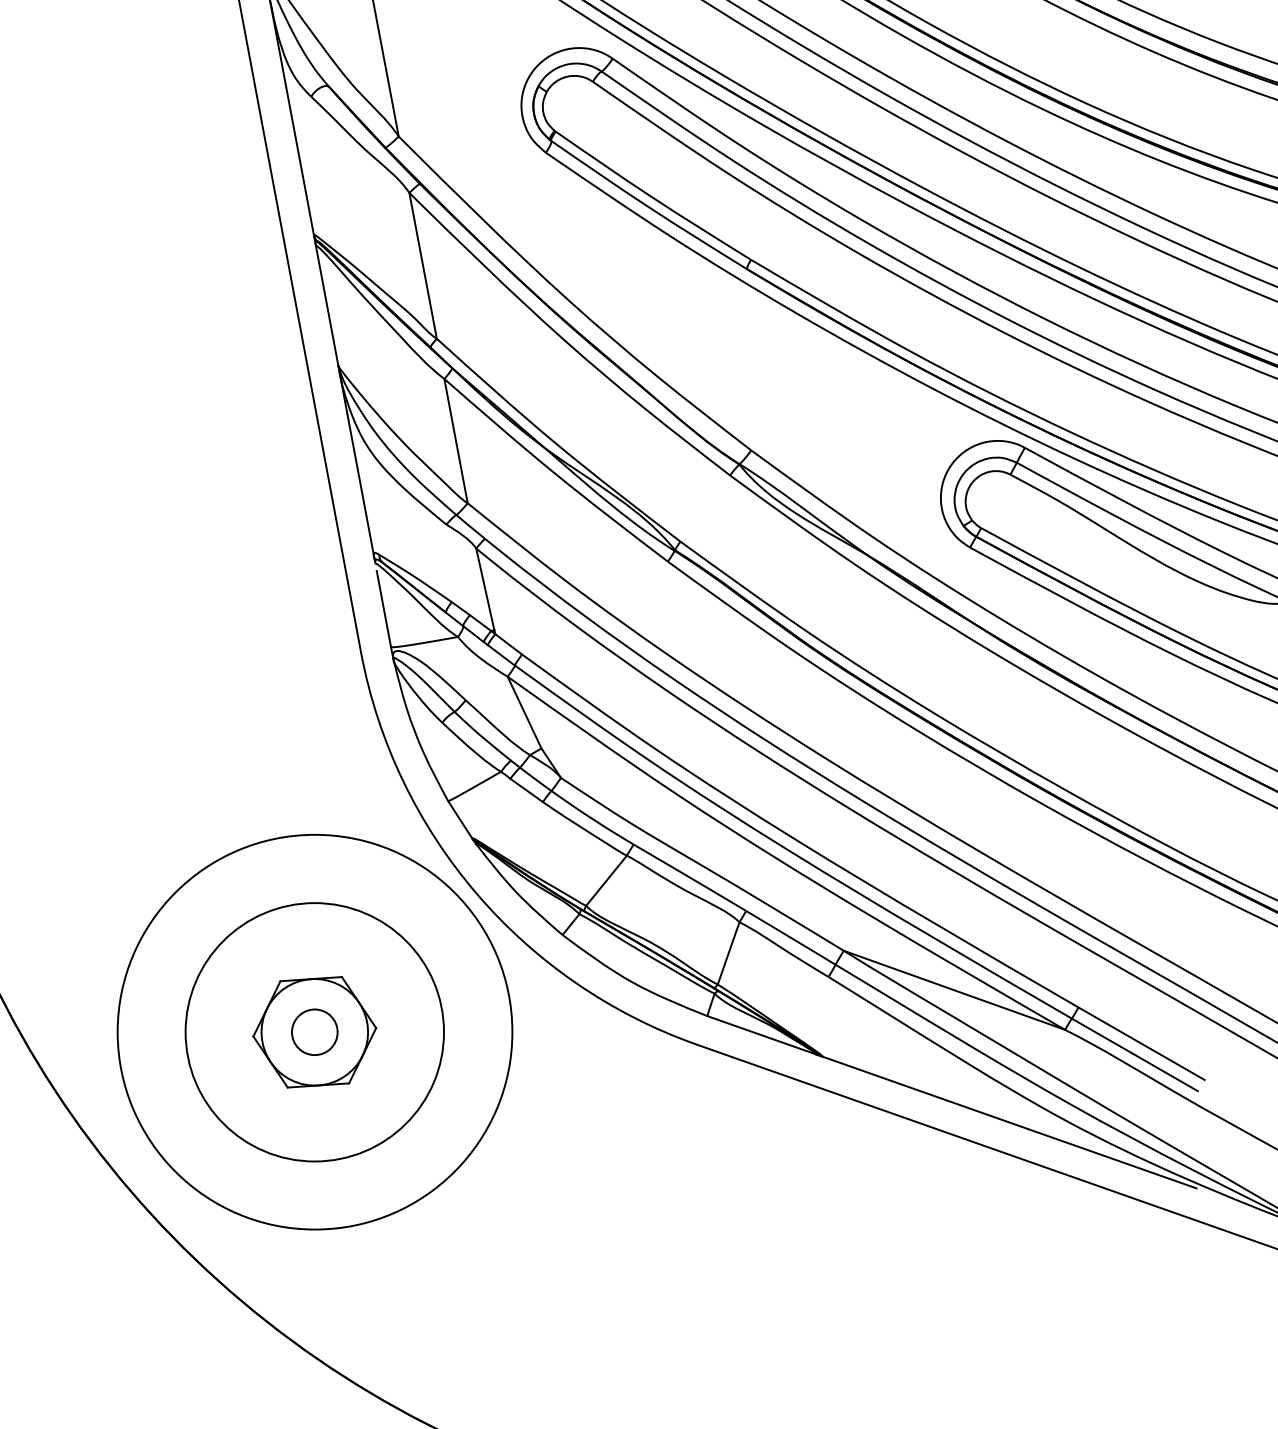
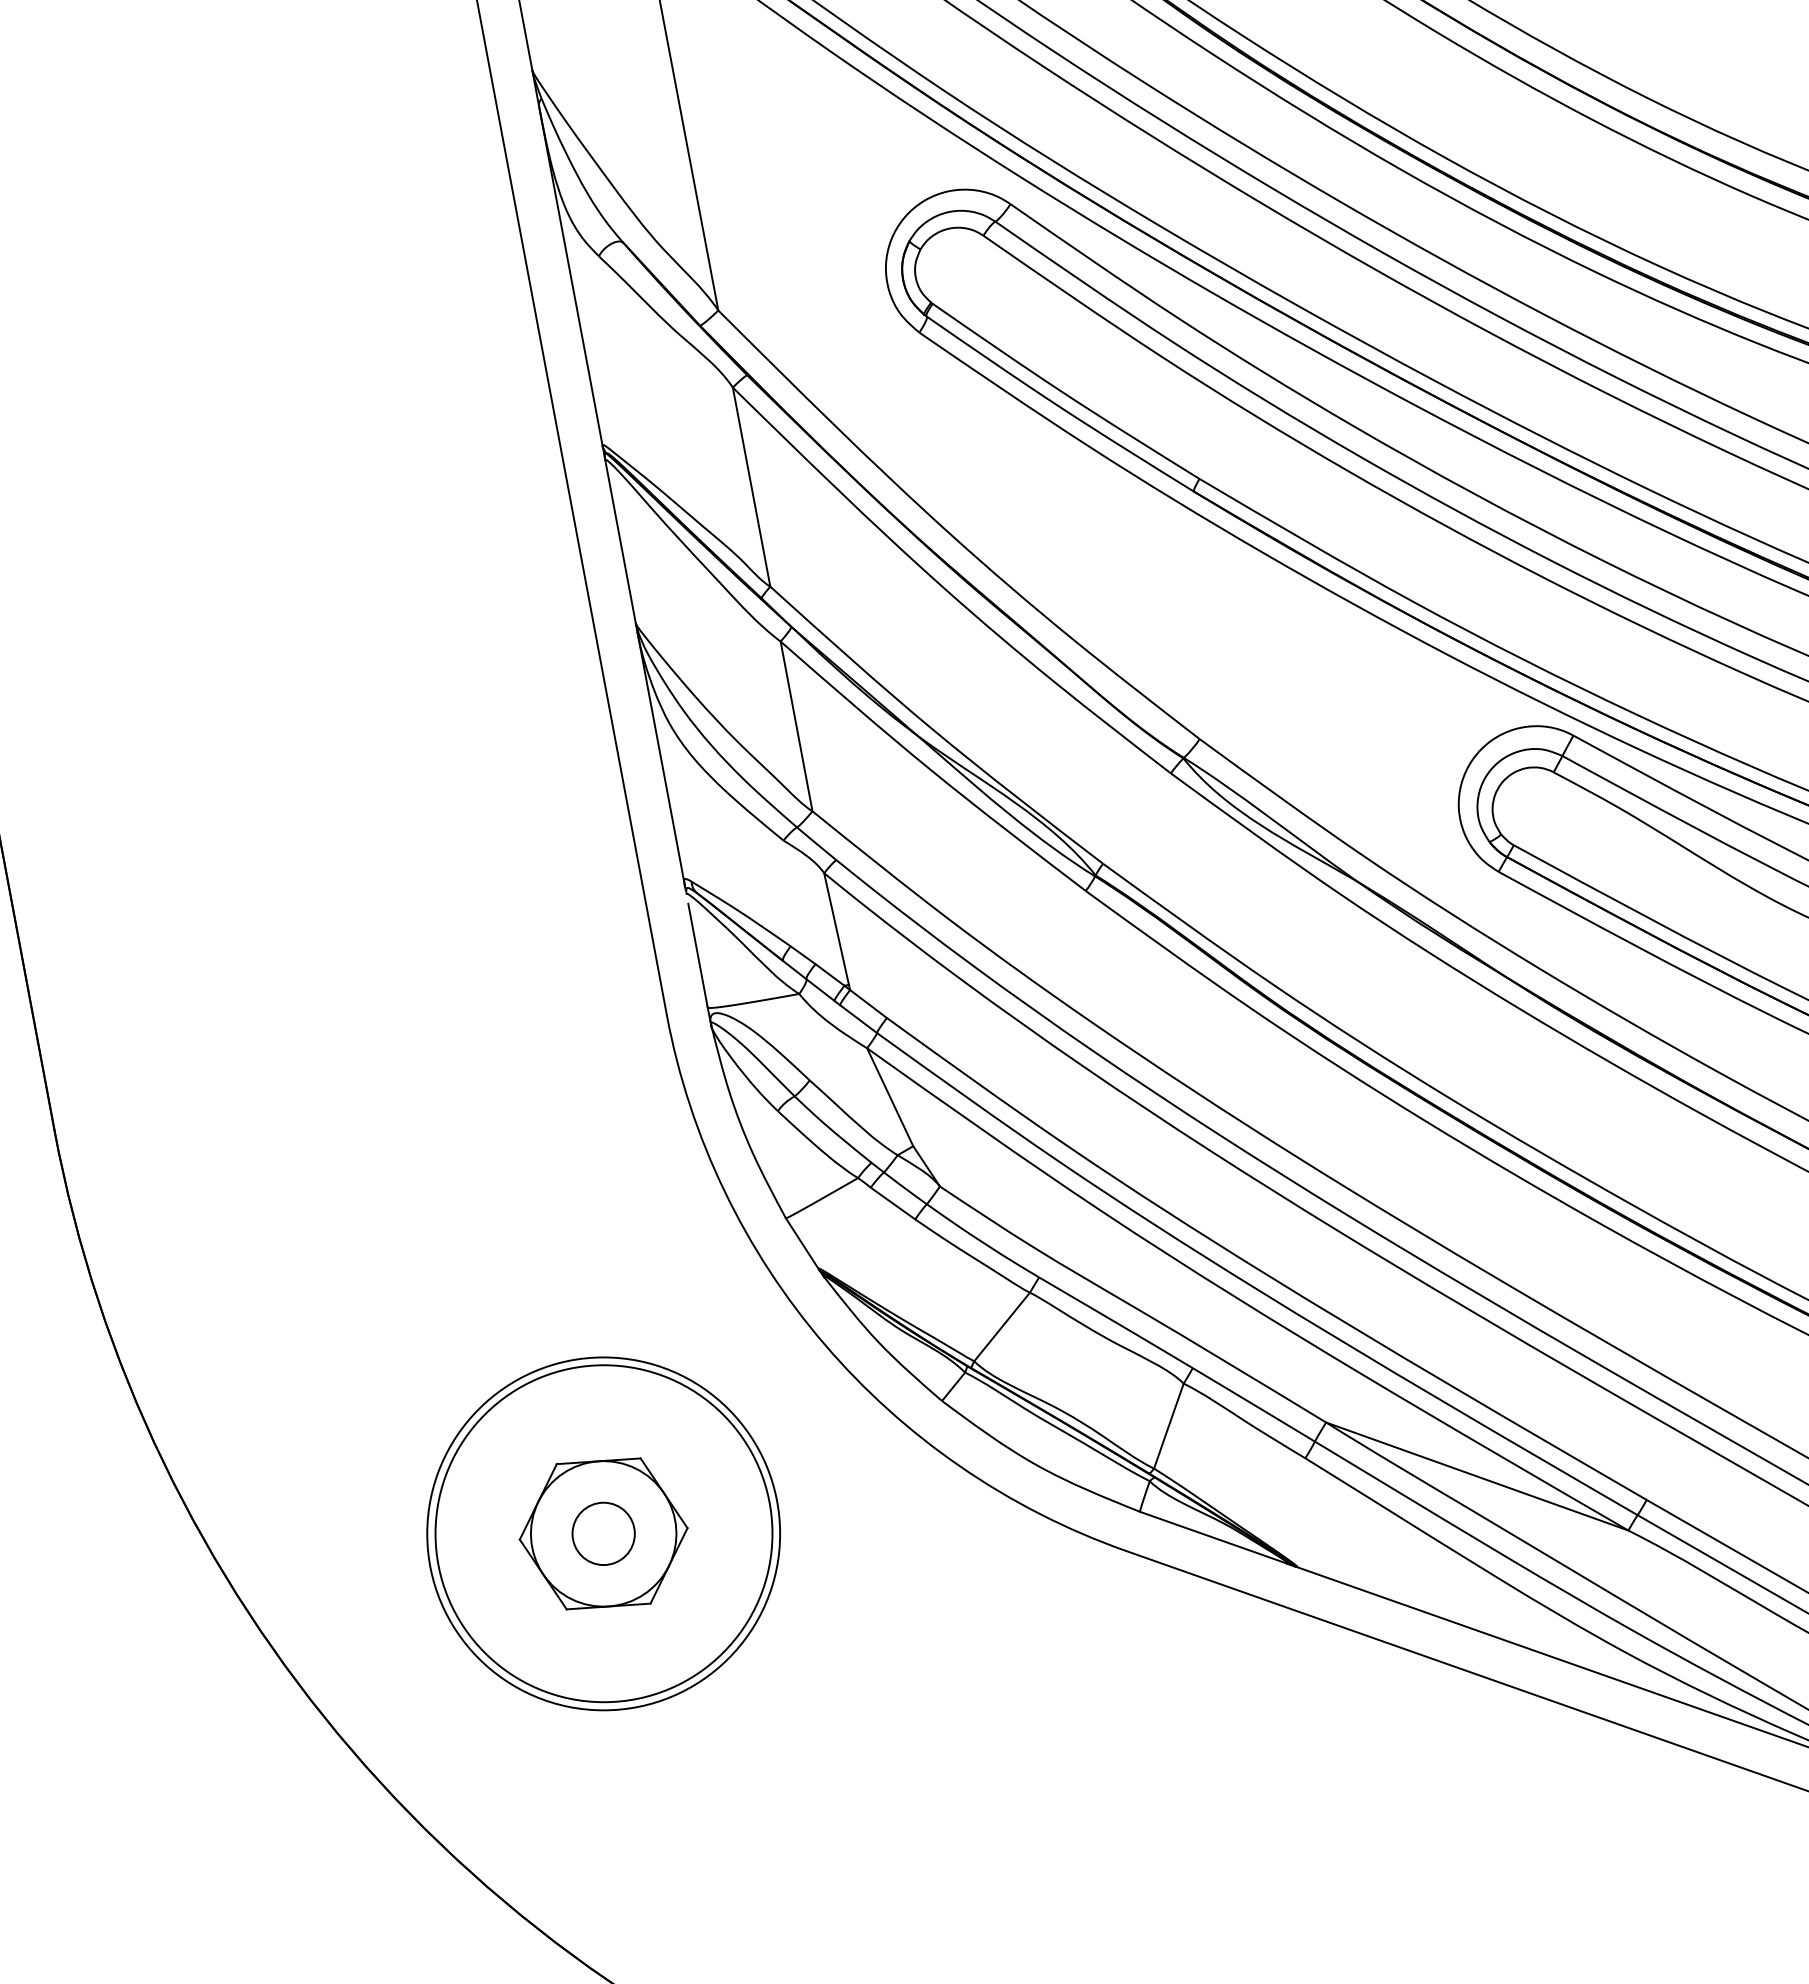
circle: (314, 1032) -> (603, 1533), size x0.62

